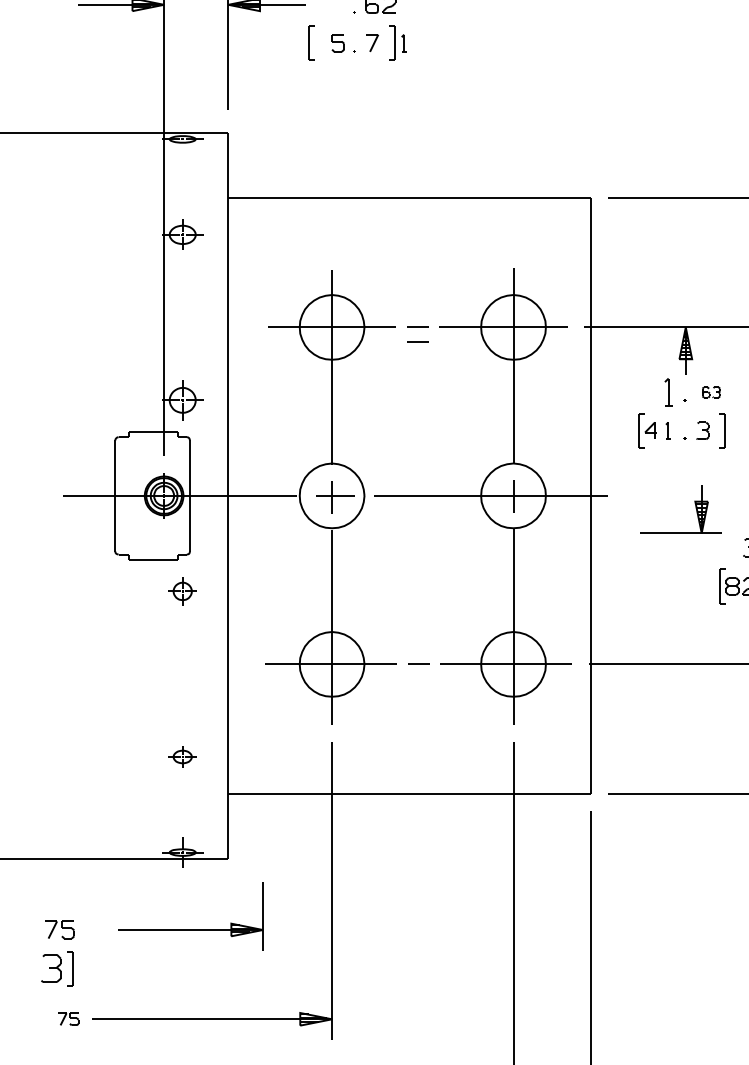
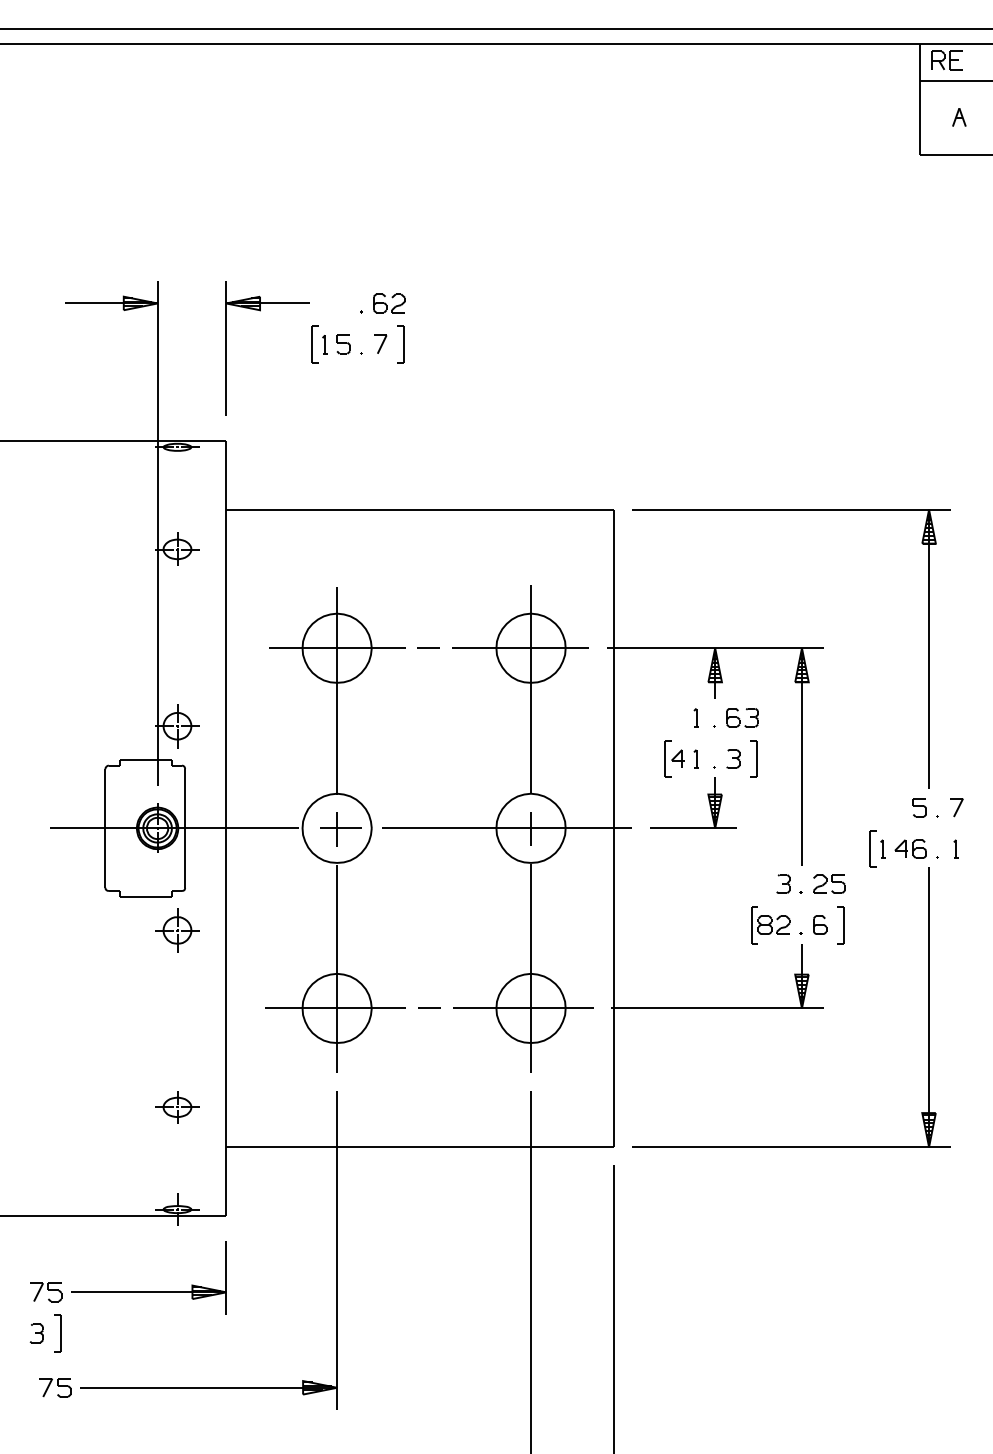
part: (403, 43) -> (324, 344), moved
line: (417, 341) -> (428, 663), removed
part: (667, 392) -> (695, 717), size x0.62
part: (711, 392) -> (742, 717), size x1.67
part: (695, 508) -> (708, 801), moved
part: (182, 591) -> (177, 930), size x1.43
part: (182, 757) -> (177, 1107), size x1.43
part: (190, 929) -> (148, 1291), moved
part: (50, 968) -> (36, 1333), size x0.62
part: (68, 1019) -> (55, 1387), size x1.43

